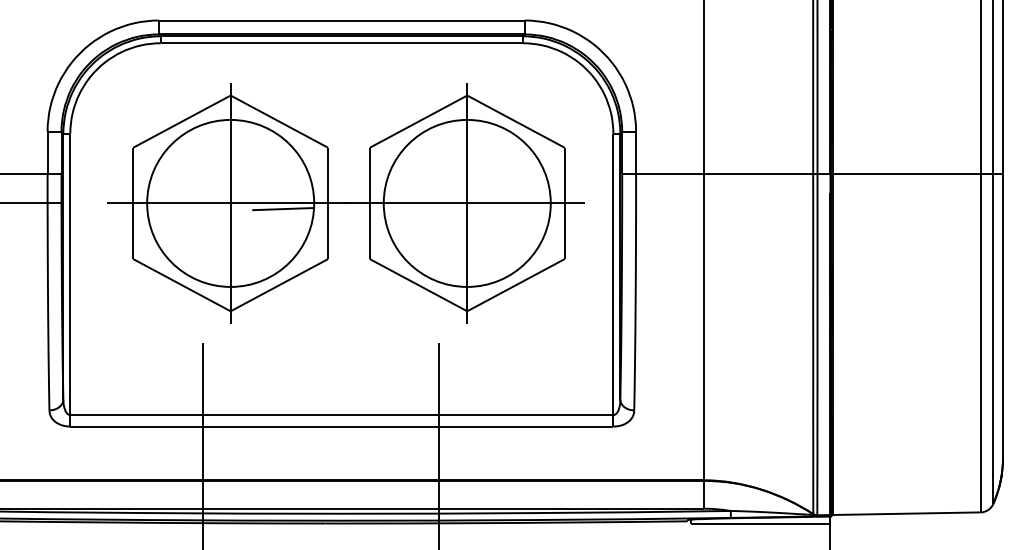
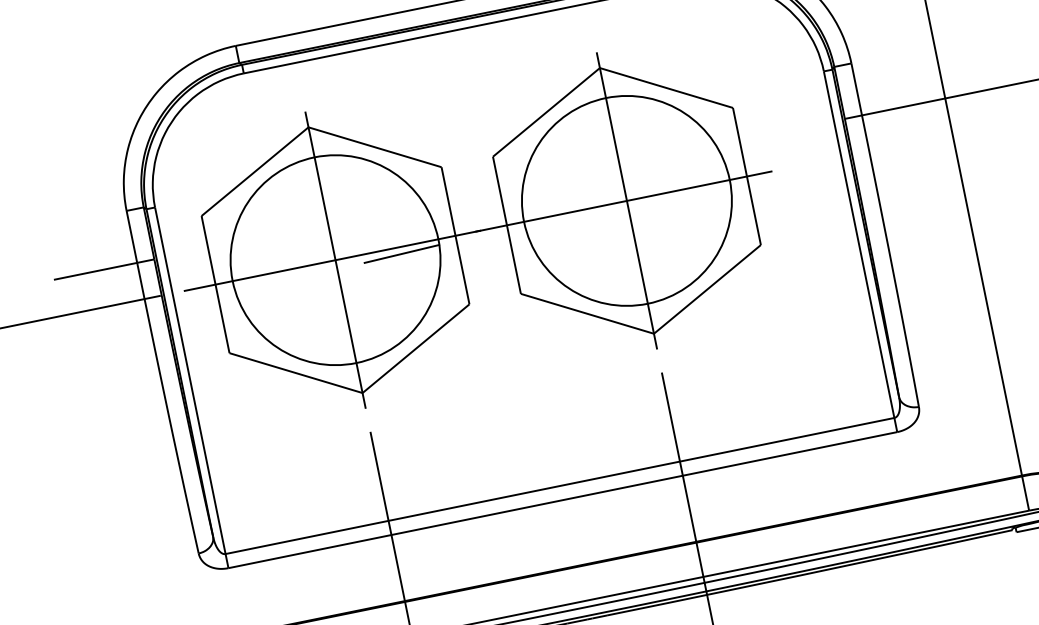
part: (345, 203) -> (476, 231), moved

